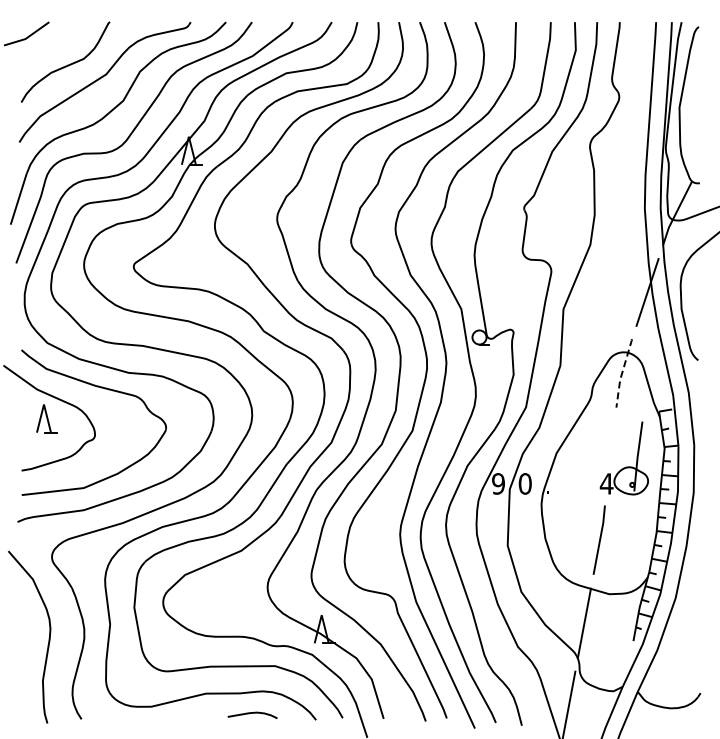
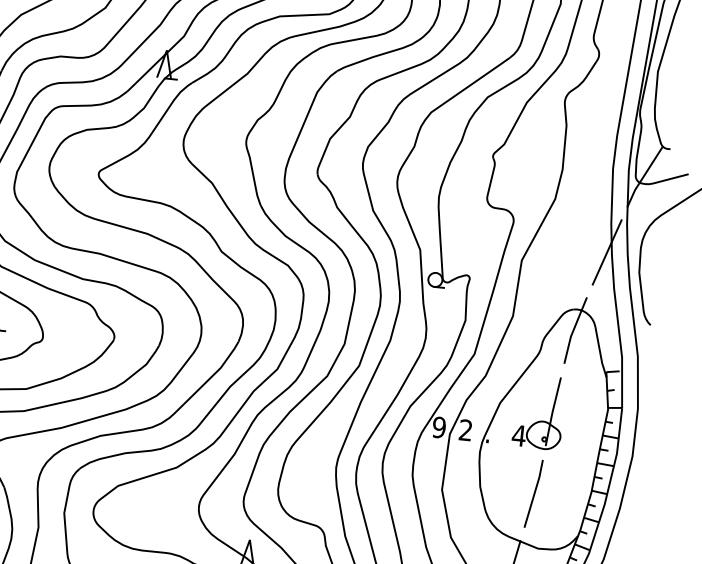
line: (622, 373) -> (573, 330), dashed -> solid
part: (626, 466) -> (540, 420), moved
text: (524, 483) -> (465, 429), 0 -> 2

